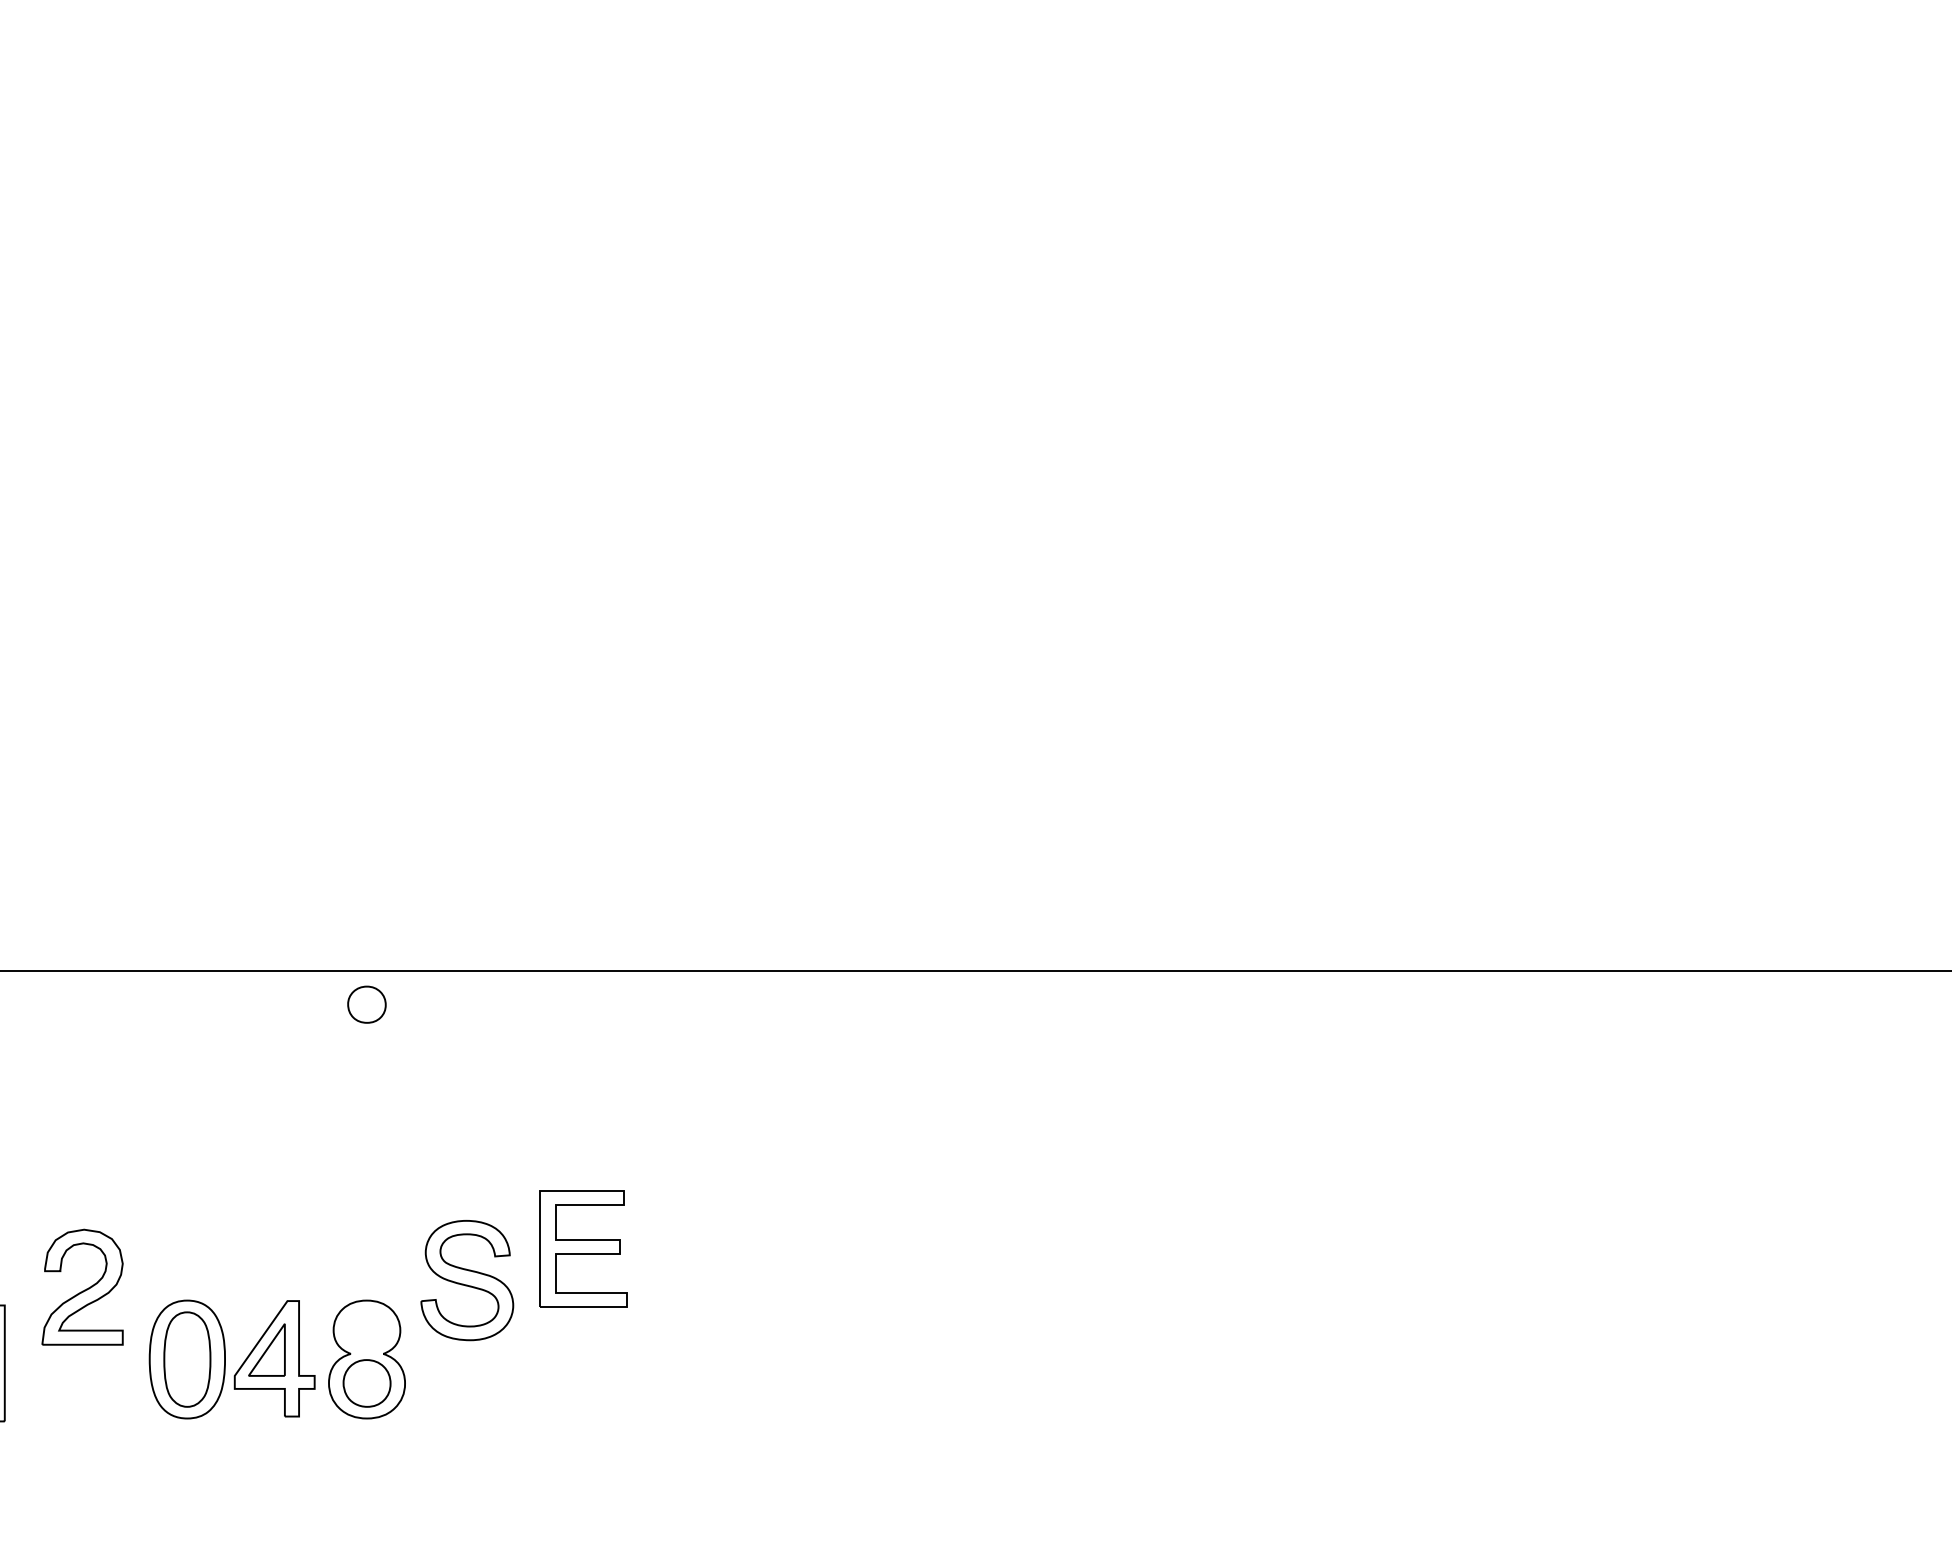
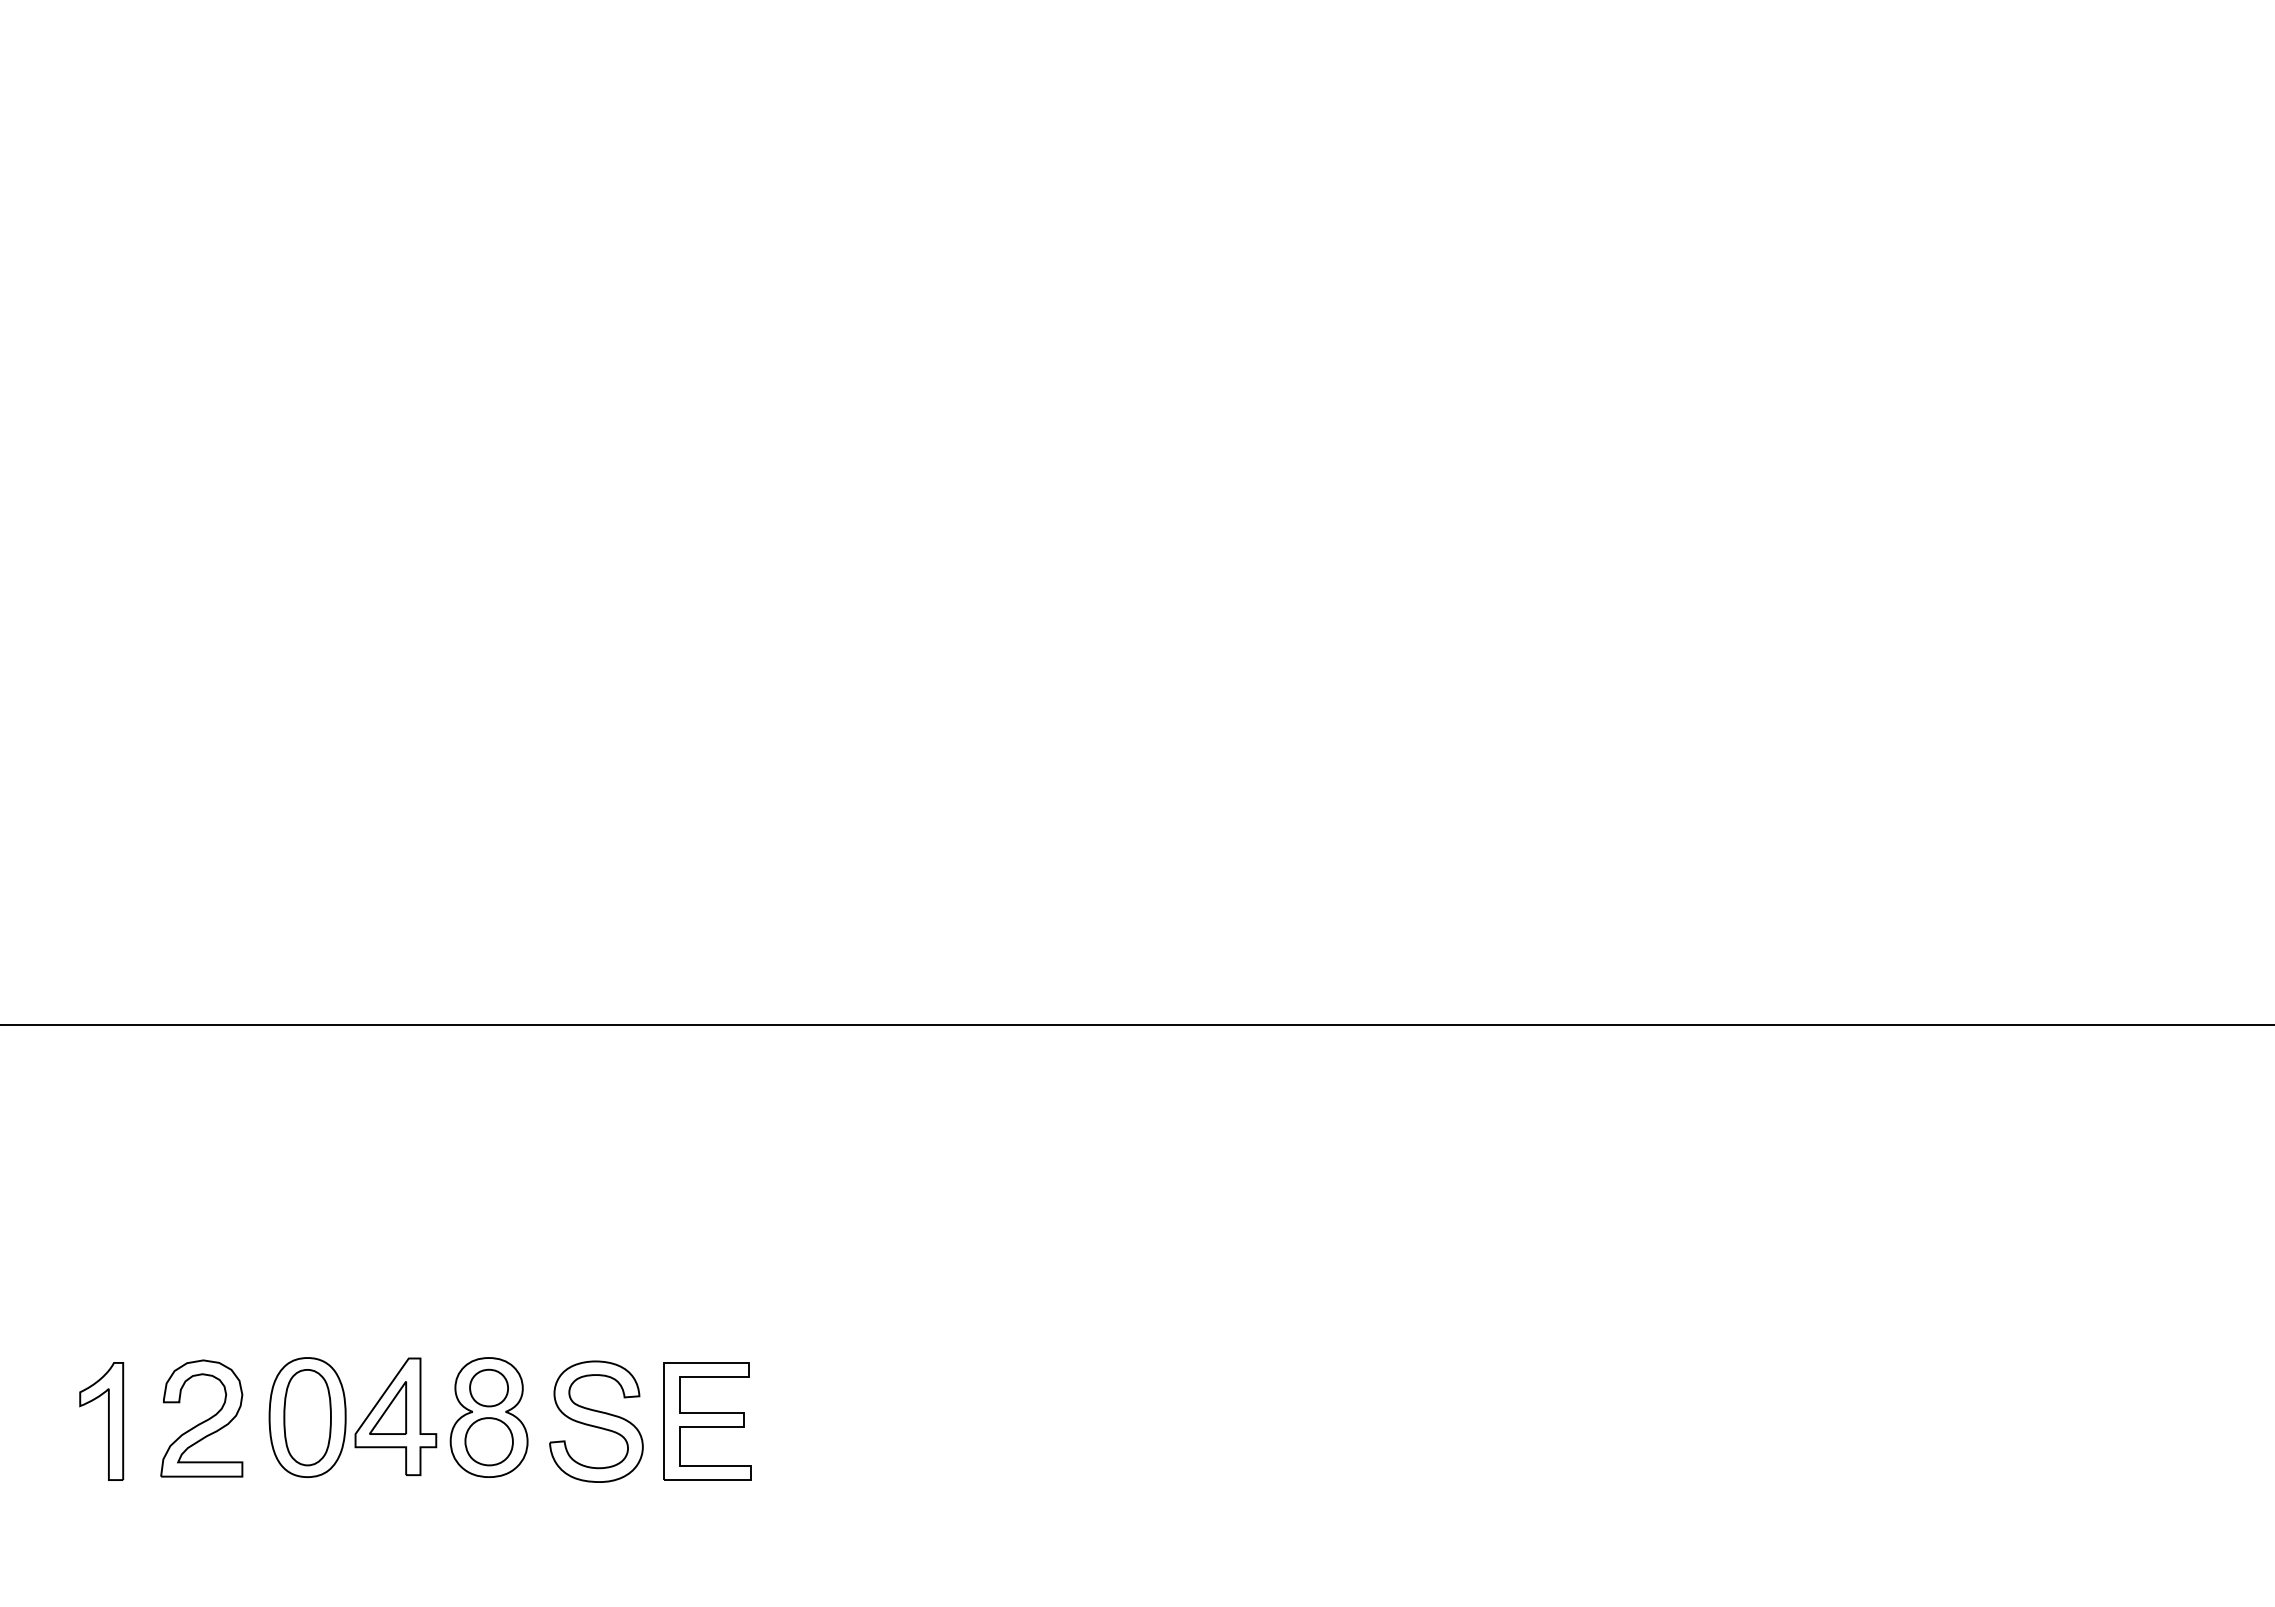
part: (366, 1004) -> (488, 1387), moved
part: (583, 1248) -> (707, 1421), moved
part: (467, 1280) -> (596, 1421), moved
part: (82, 1287) -> (201, 1418), moved

